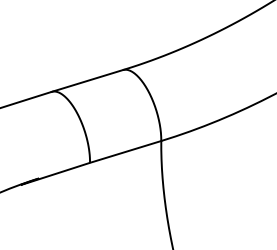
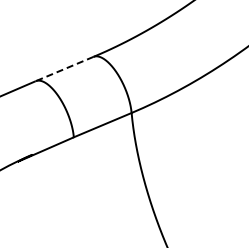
line: (87, 81) -> (64, 69), solid -> dashed

